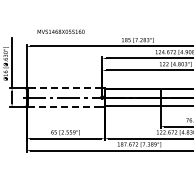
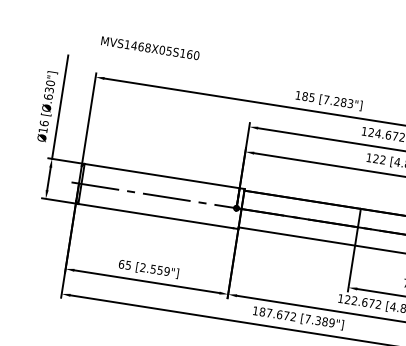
text: (60, 31) -> (149, 47), moved
line: (64, 87) -> (161, 174), dashed -> solid
line: (65, 107) -> (156, 216), dashed -> solid

